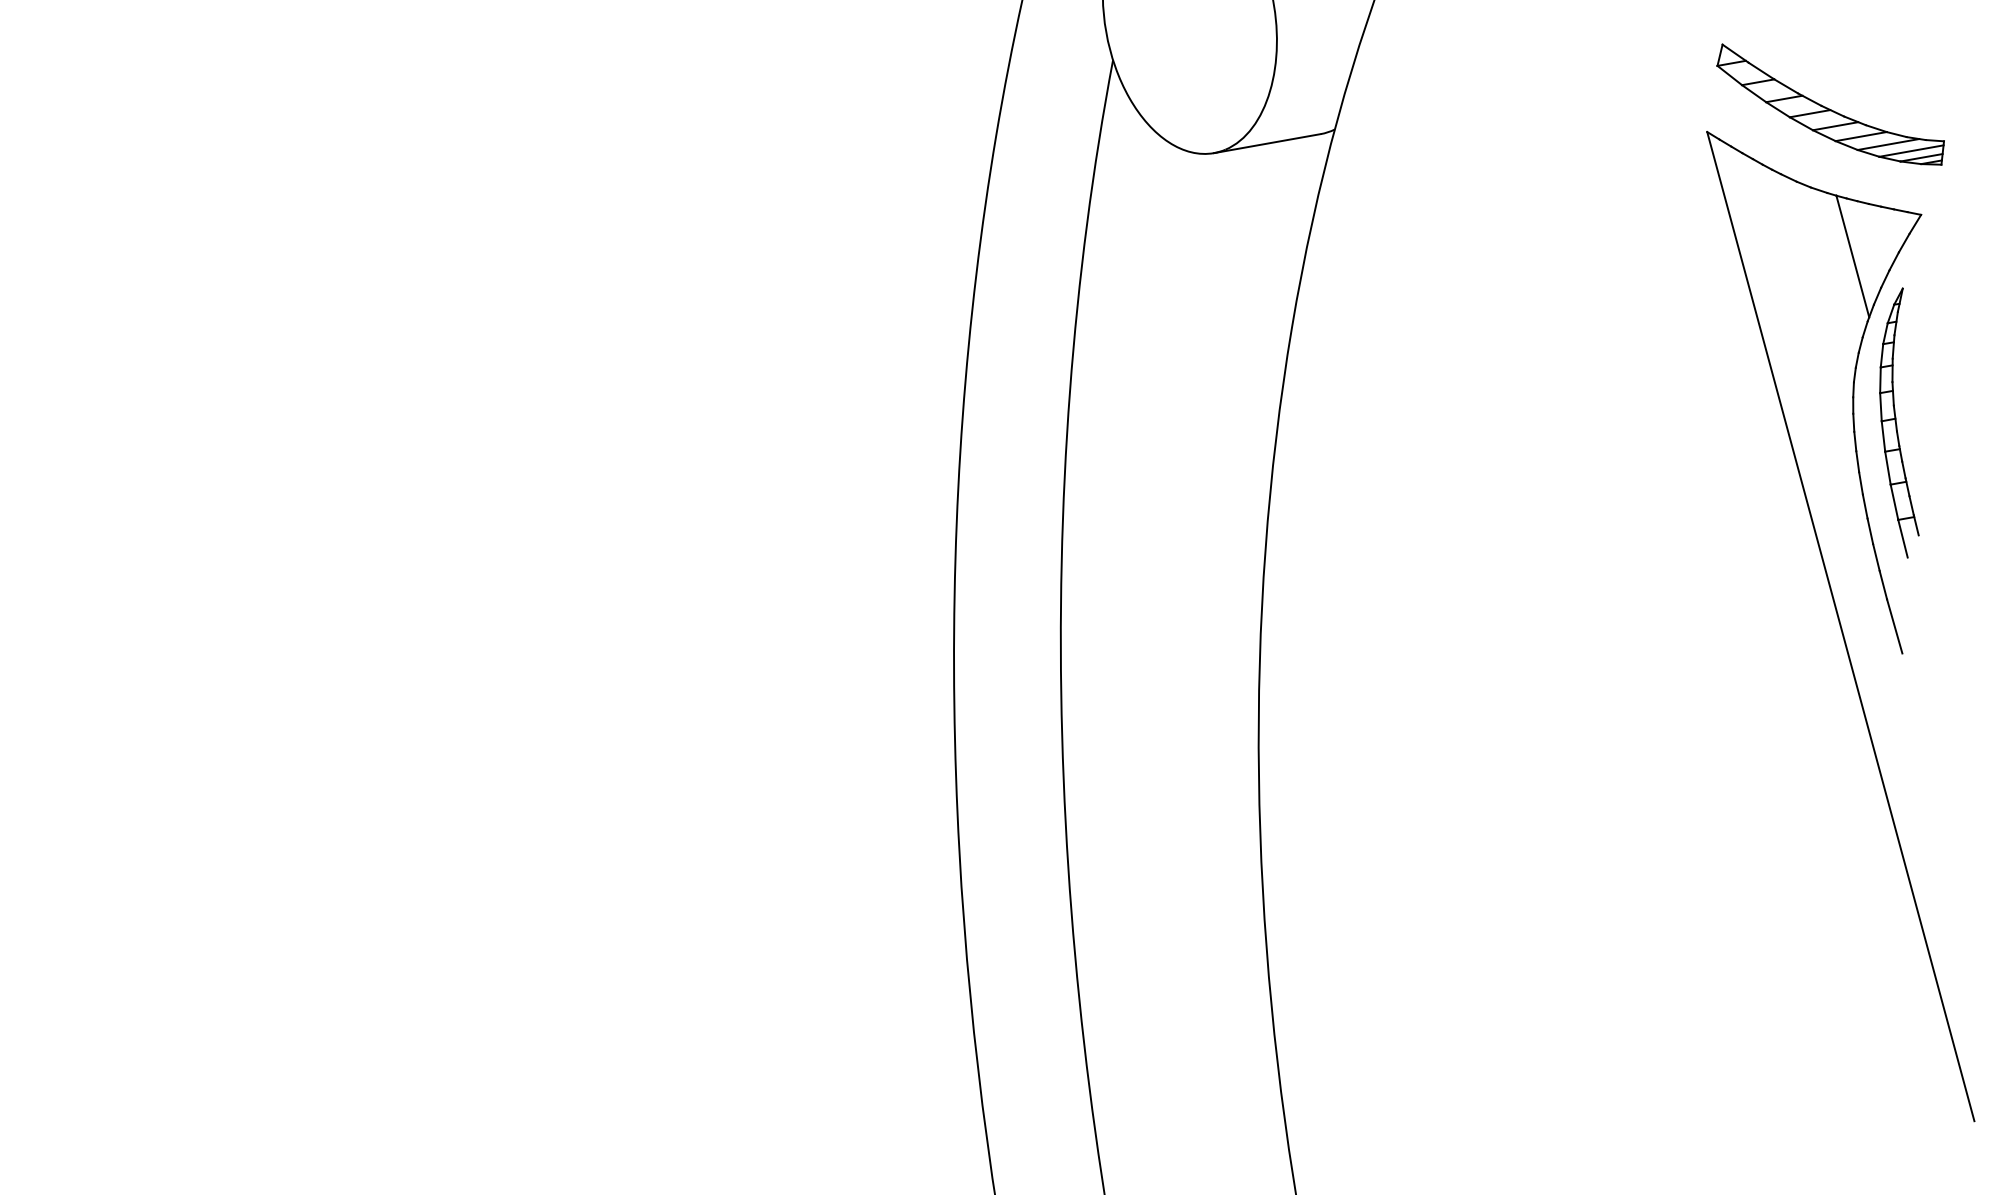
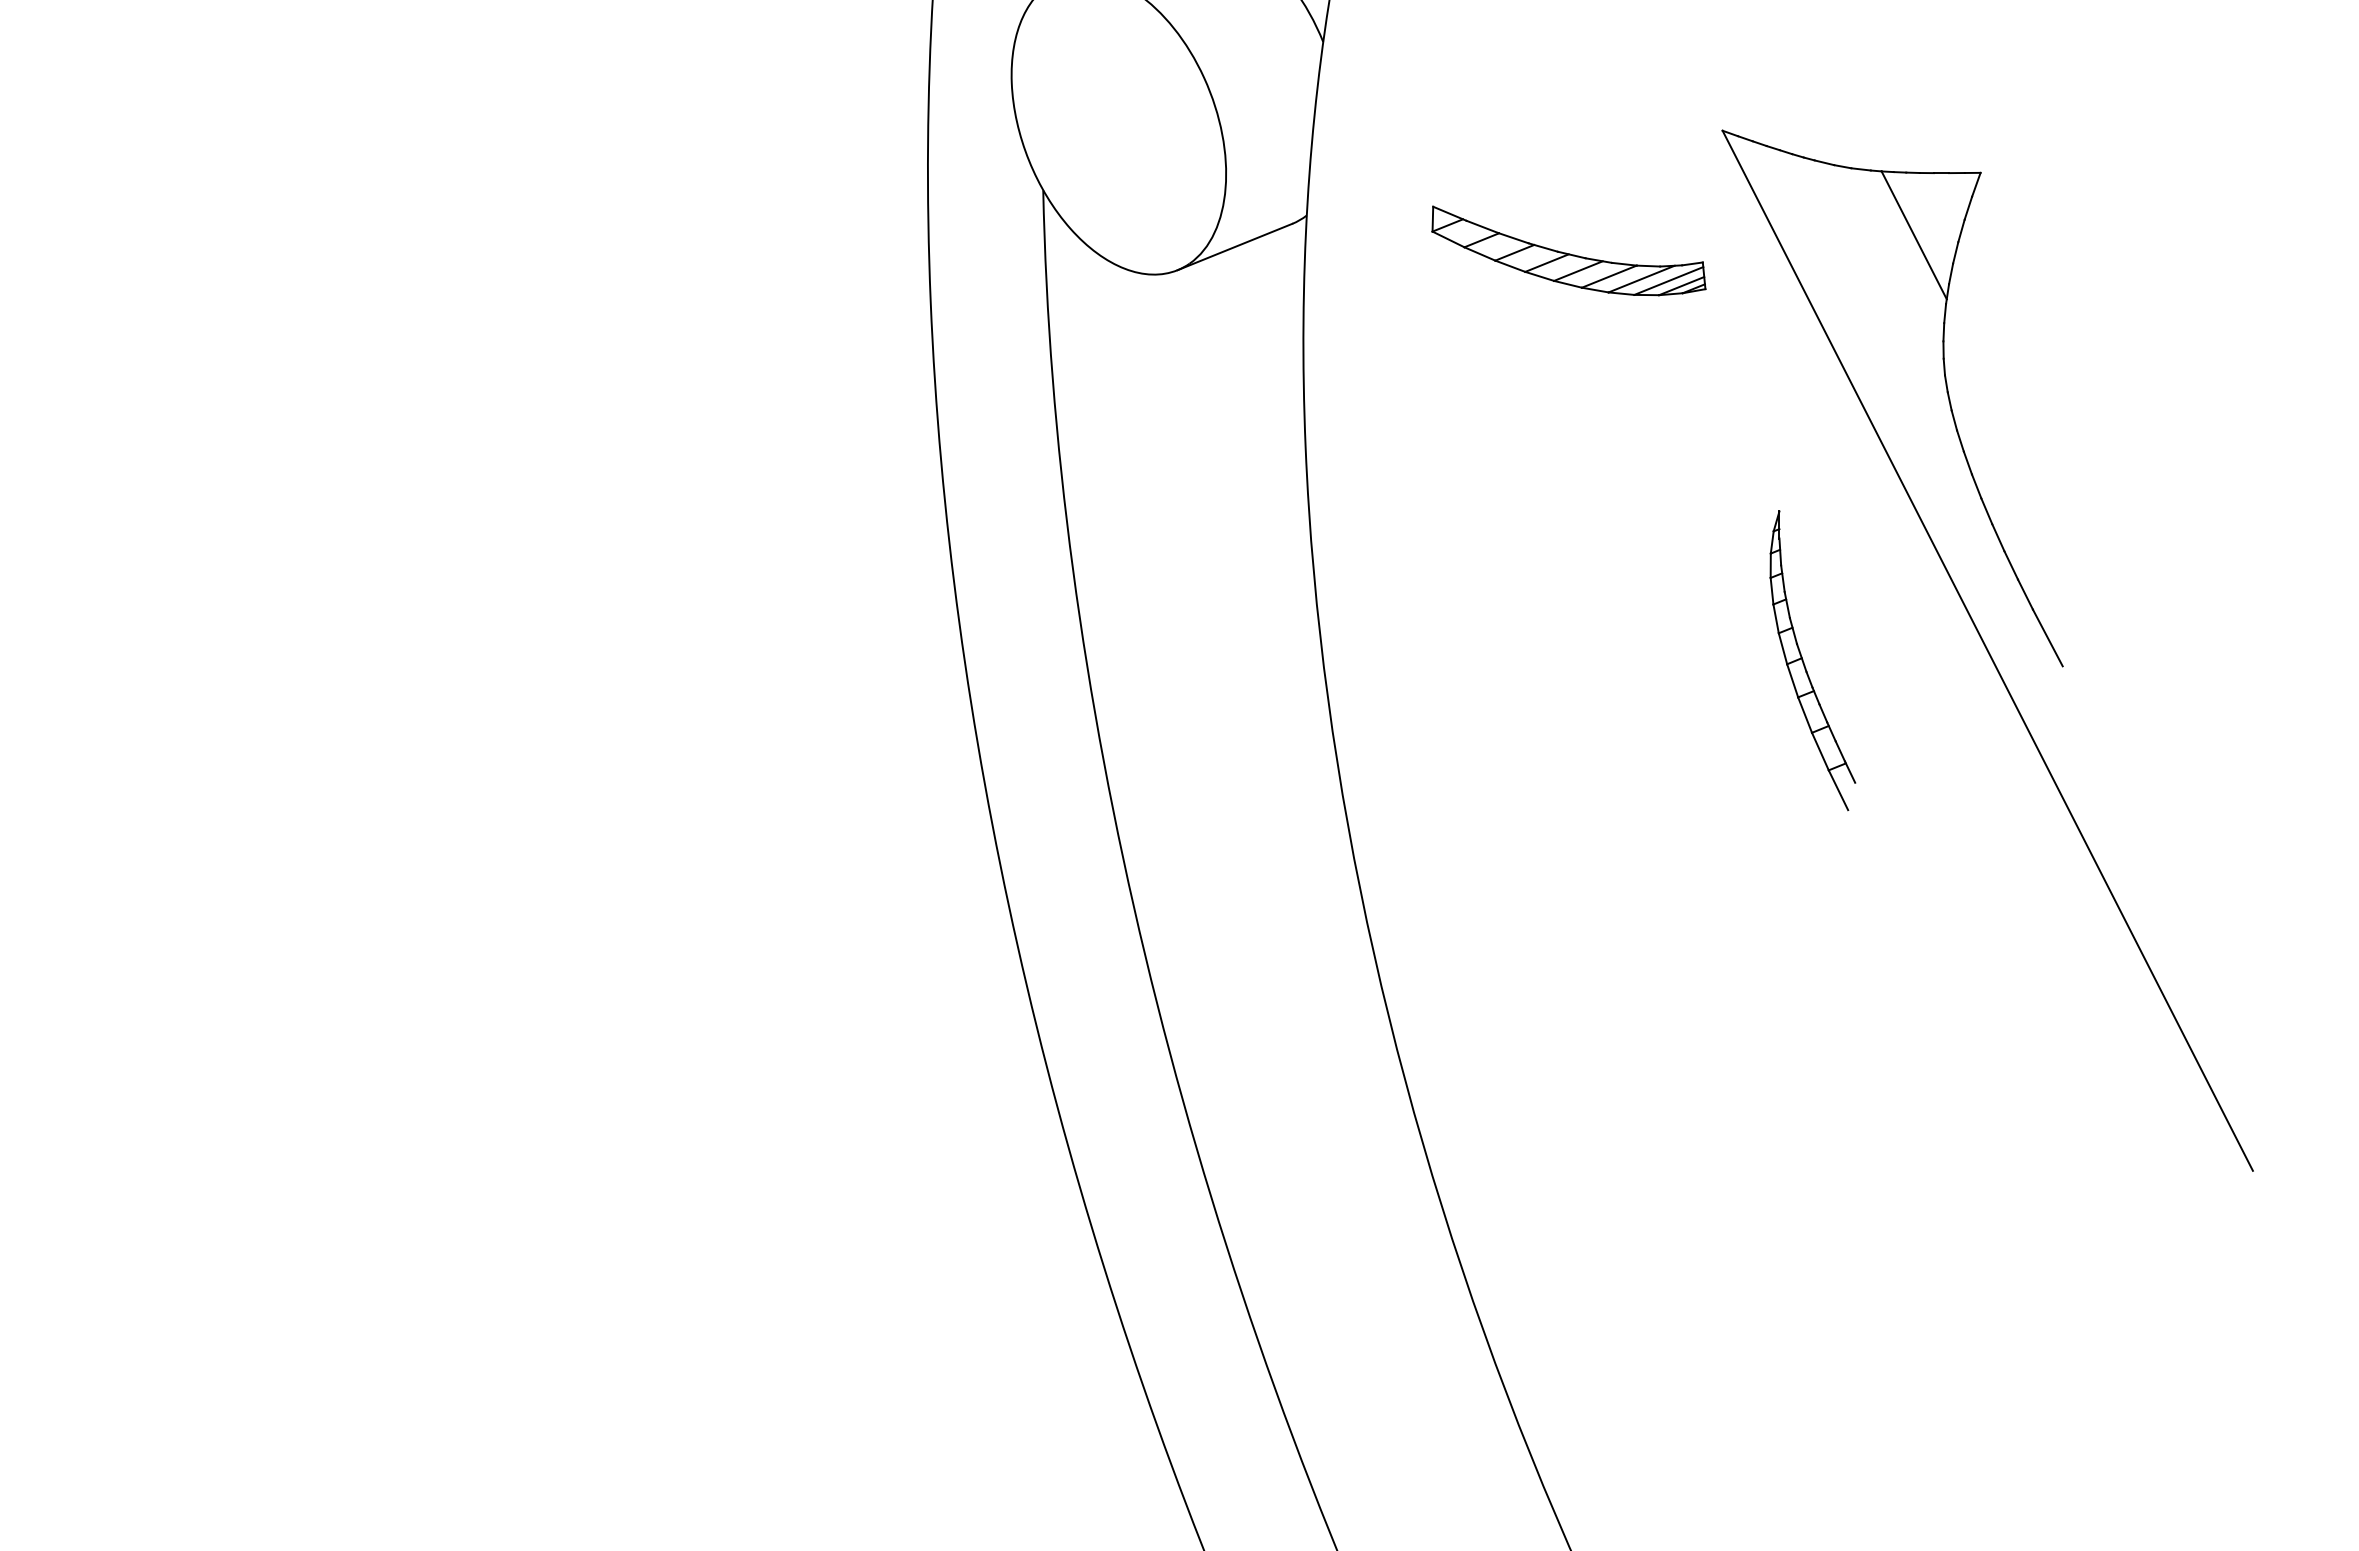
part: (1830, 106) -> (1568, 250), moved
part: (1896, 422) -> (1804, 662), moved

